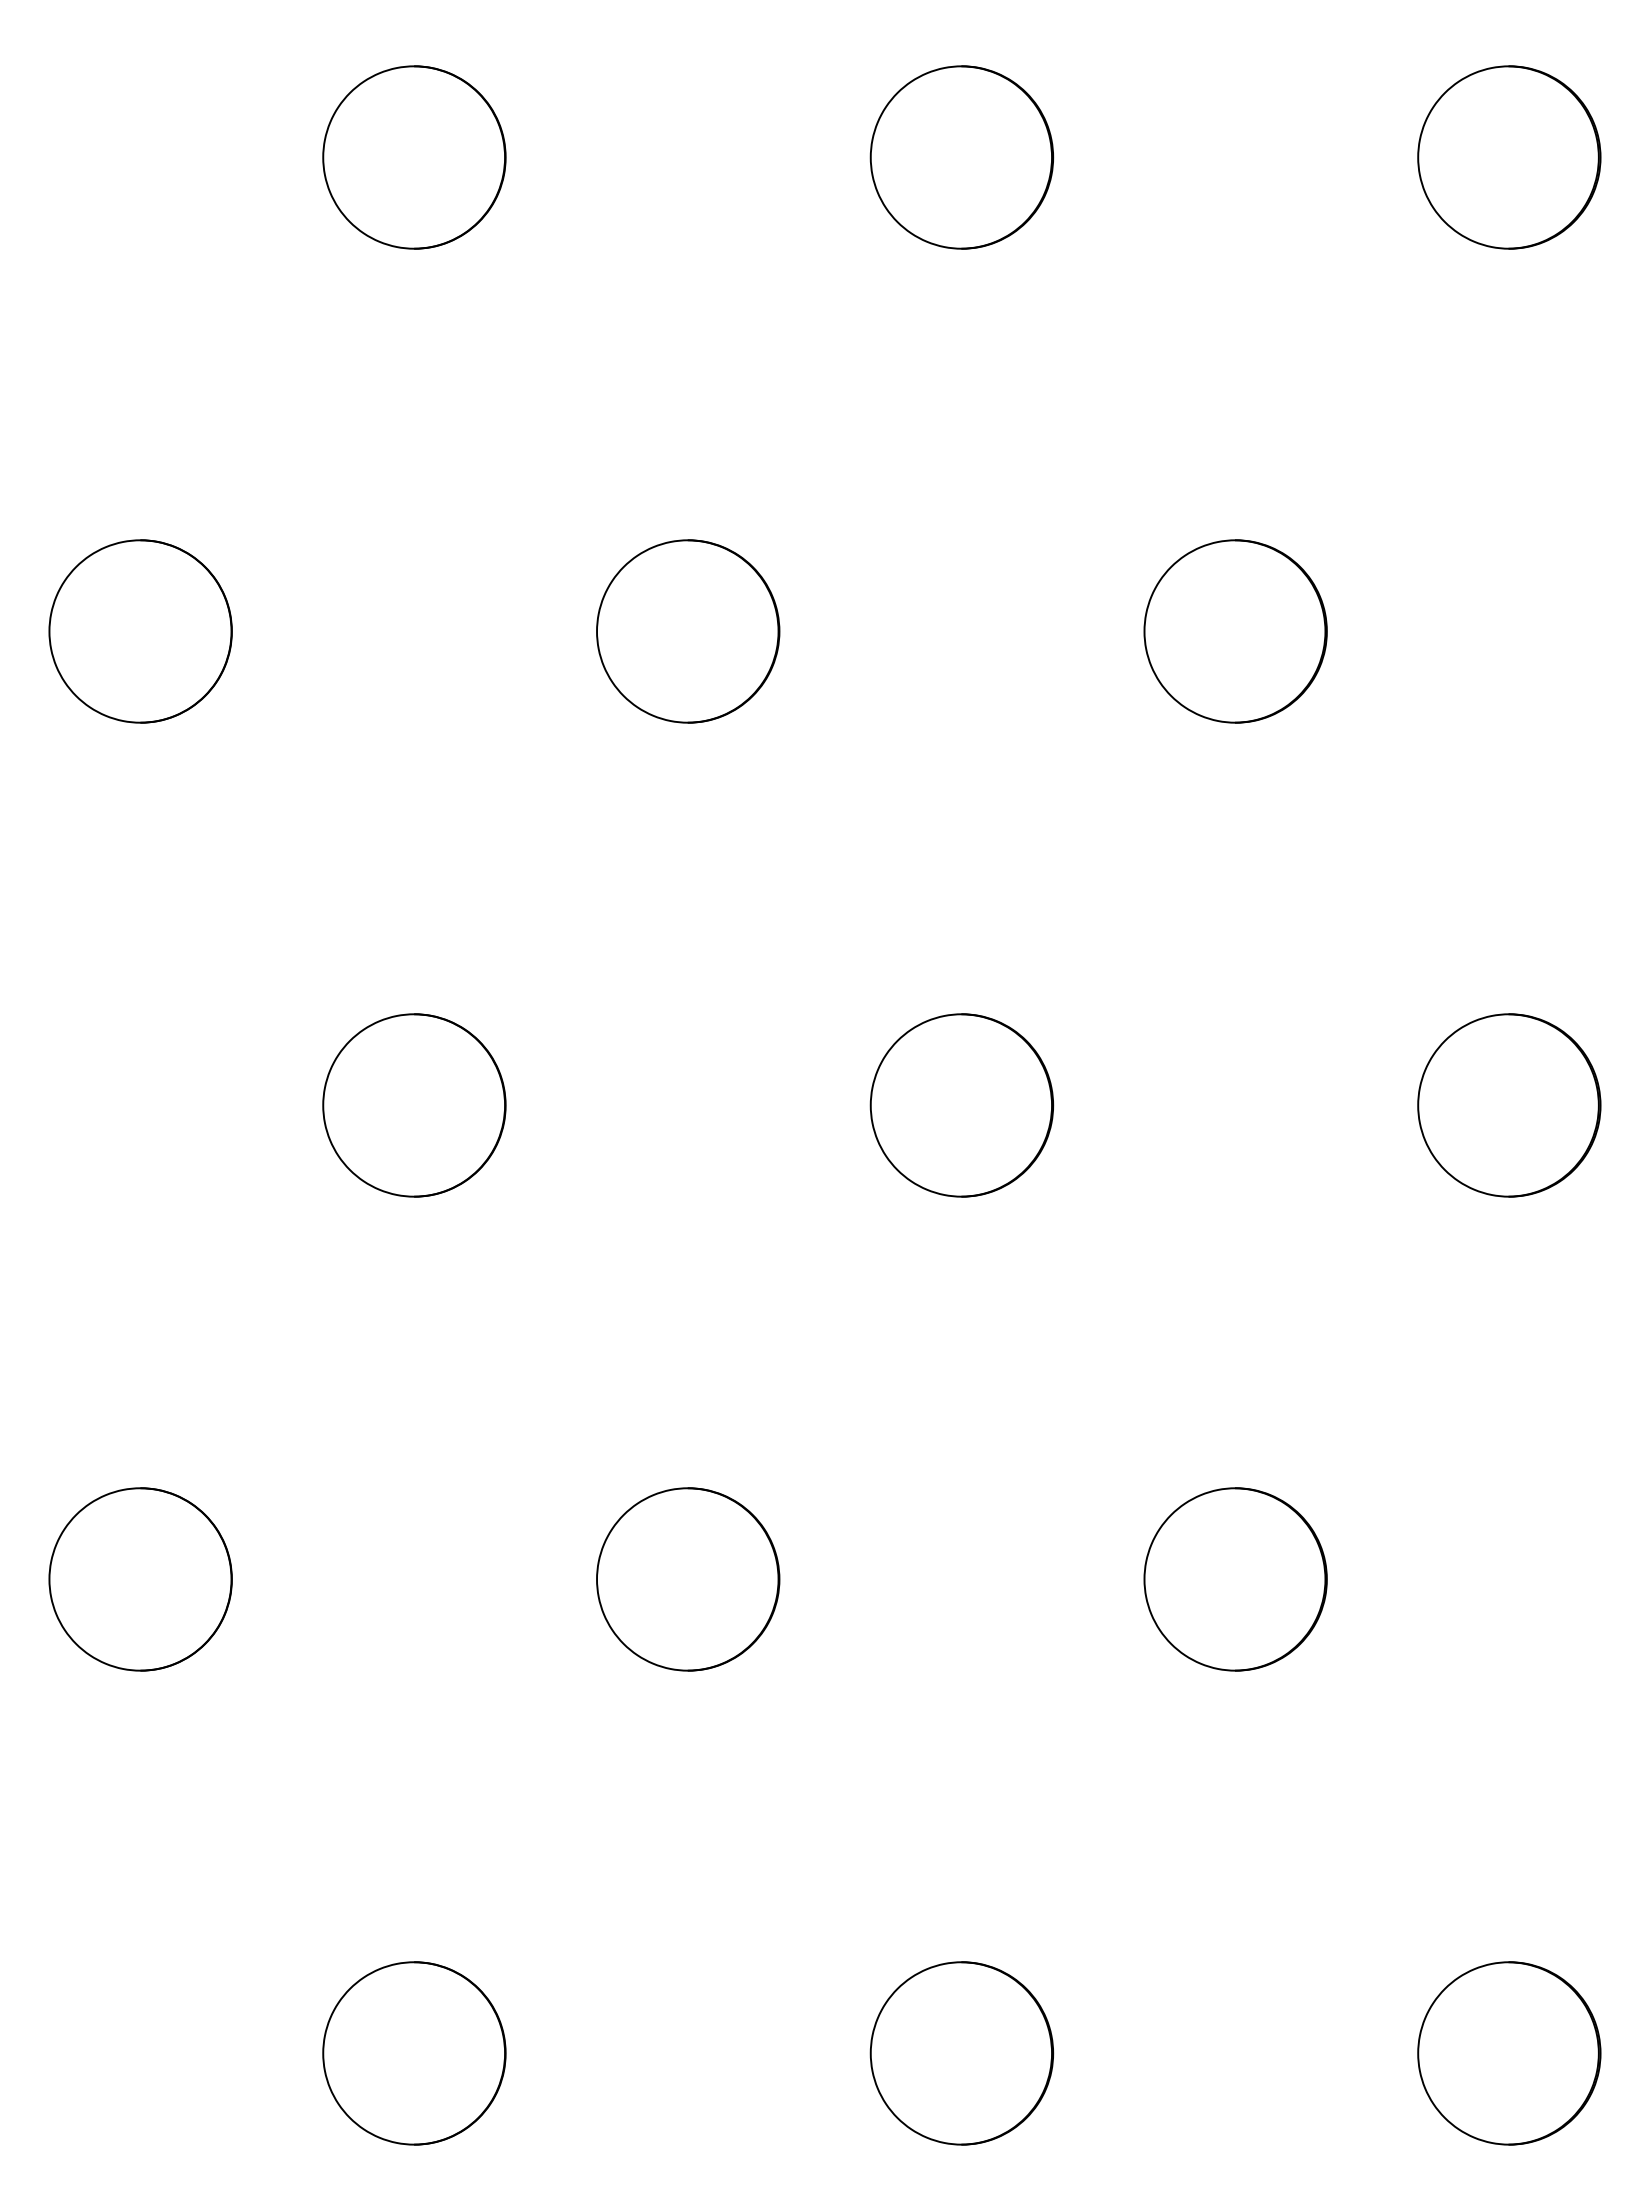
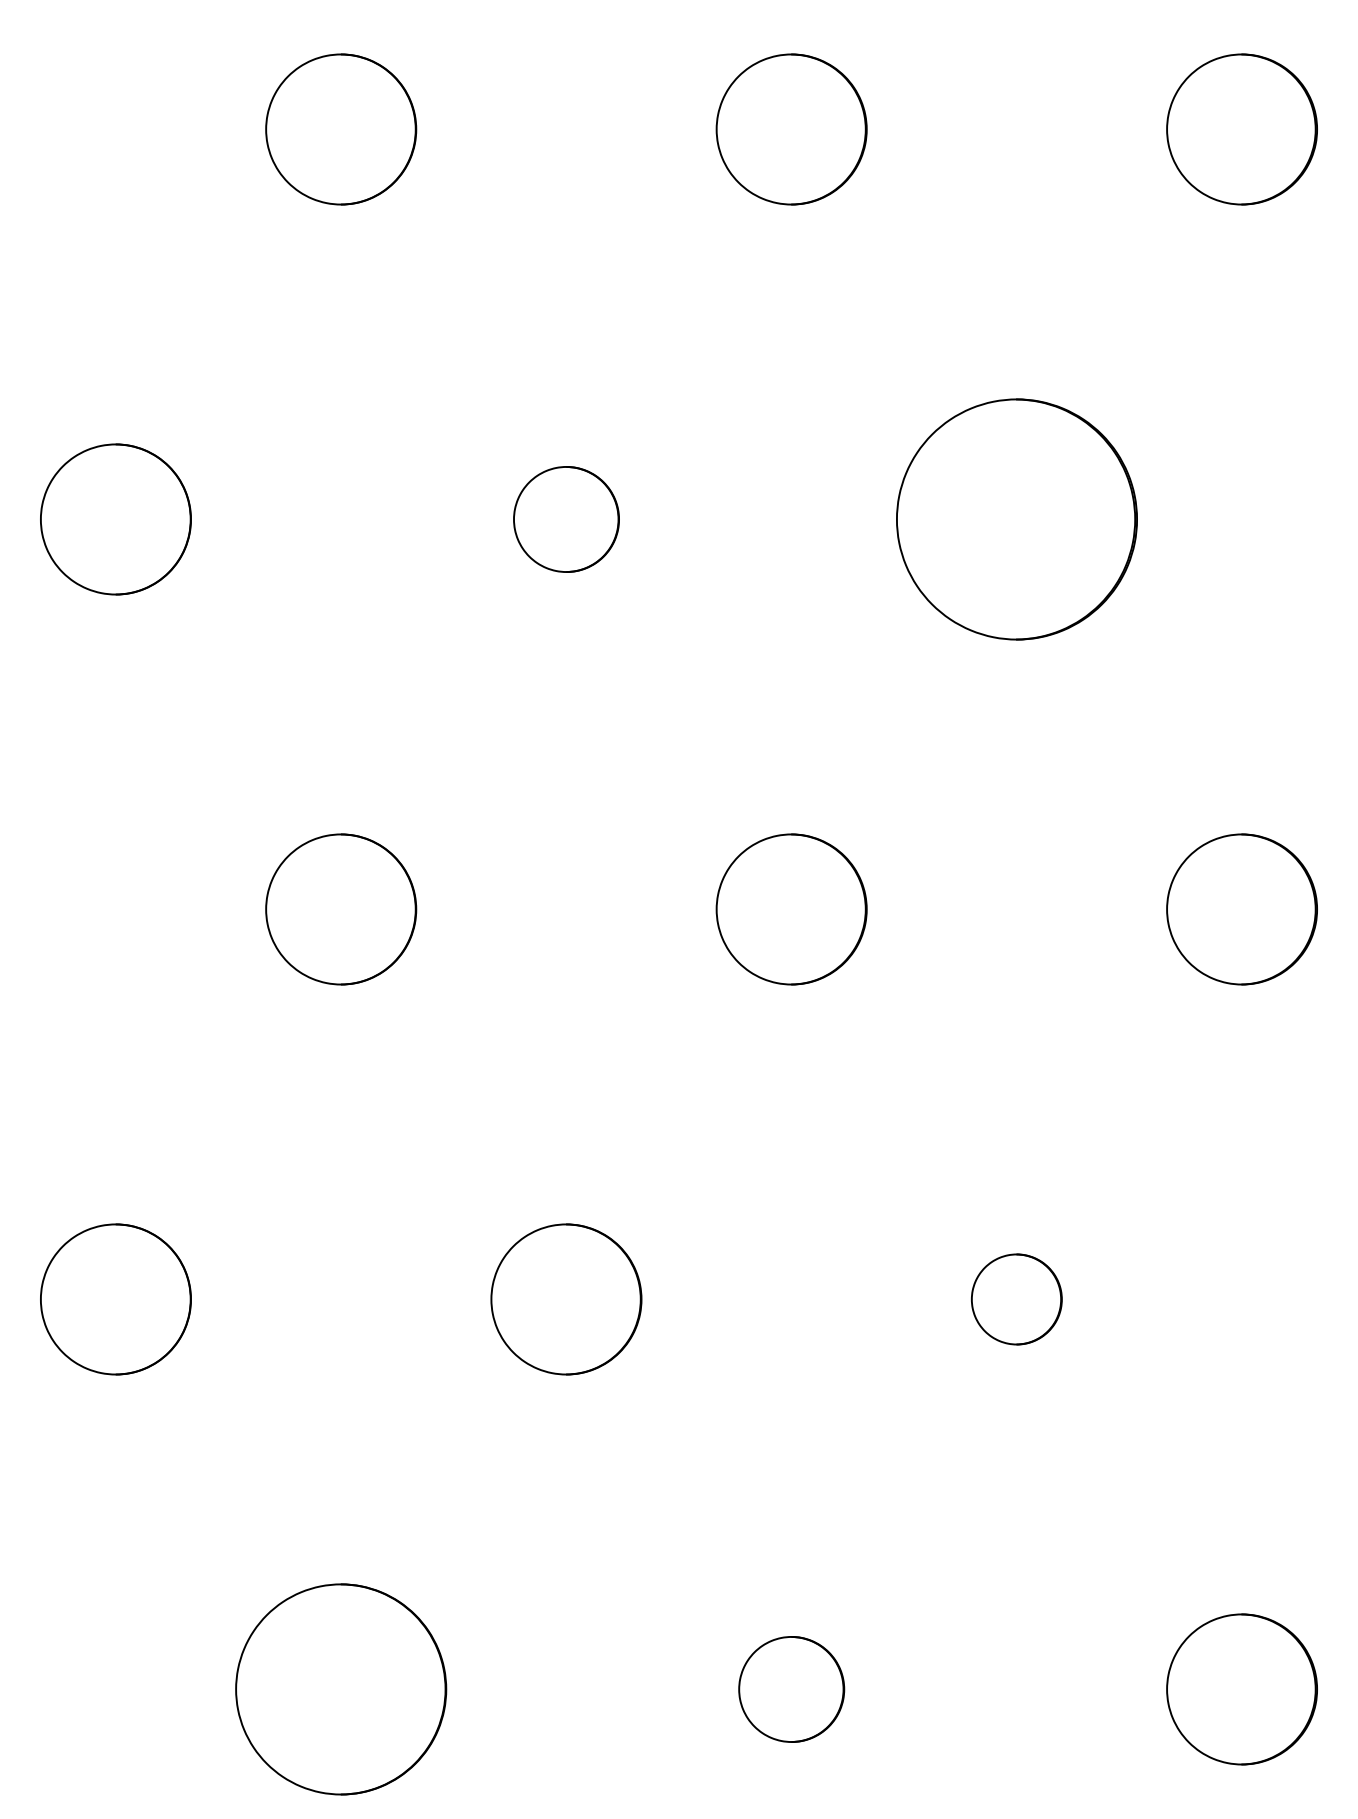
part: (688, 631) -> (566, 519), size x0.7
part: (1235, 631) -> (1016, 519), size x1.6
part: (1235, 1579) -> (1016, 1299), size x0.6
part: (414, 2053) -> (341, 1689), size x1.4
part: (961, 2053) -> (791, 1689), size x0.7

